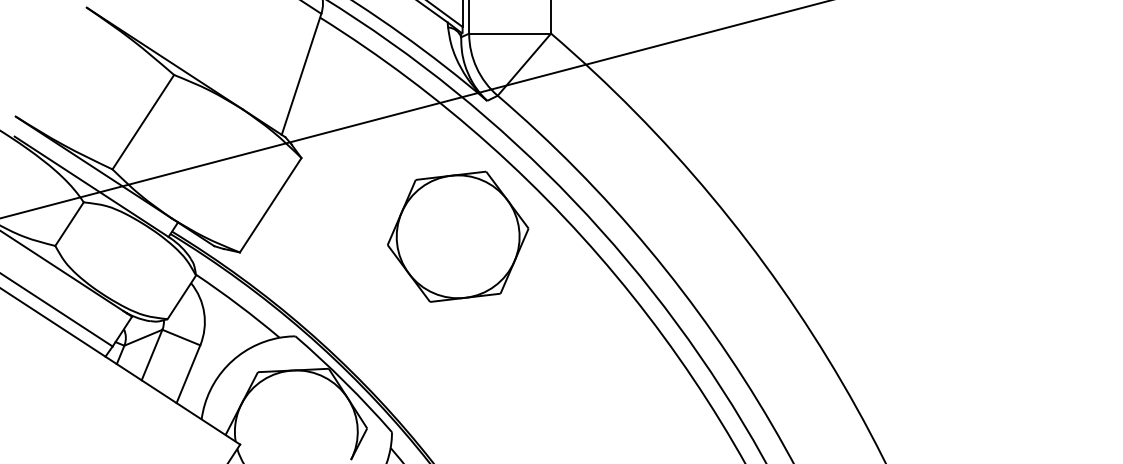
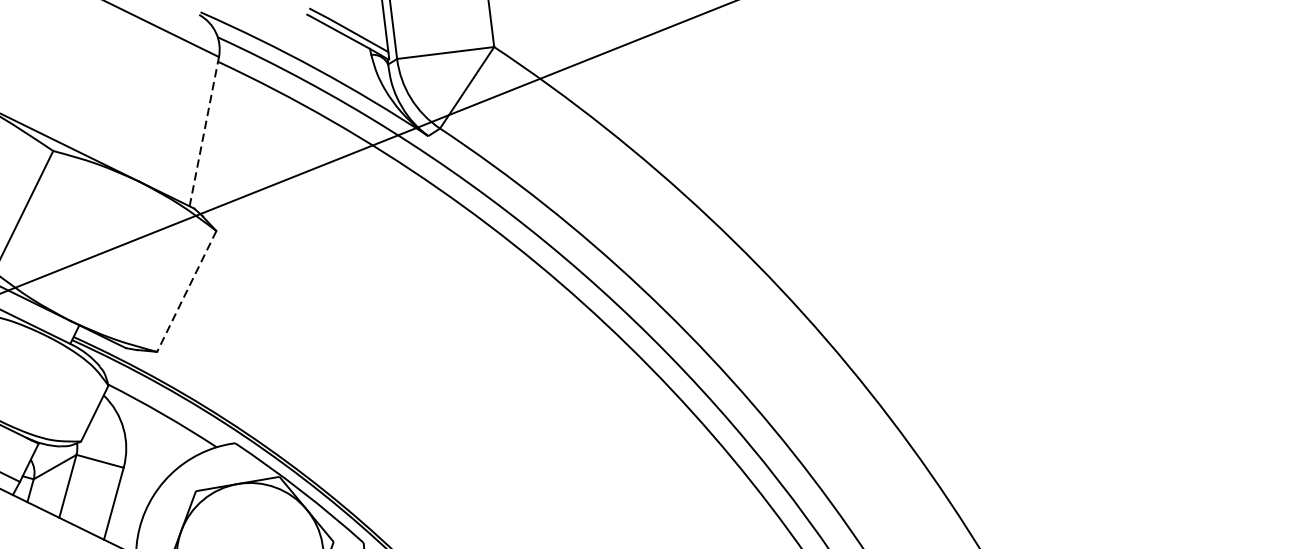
line: (301, 74) -> (204, 131), solid -> dashed
line: (270, 205) -> (186, 291), solid -> dashed
part: (458, 236) -> (414, 301), removed

